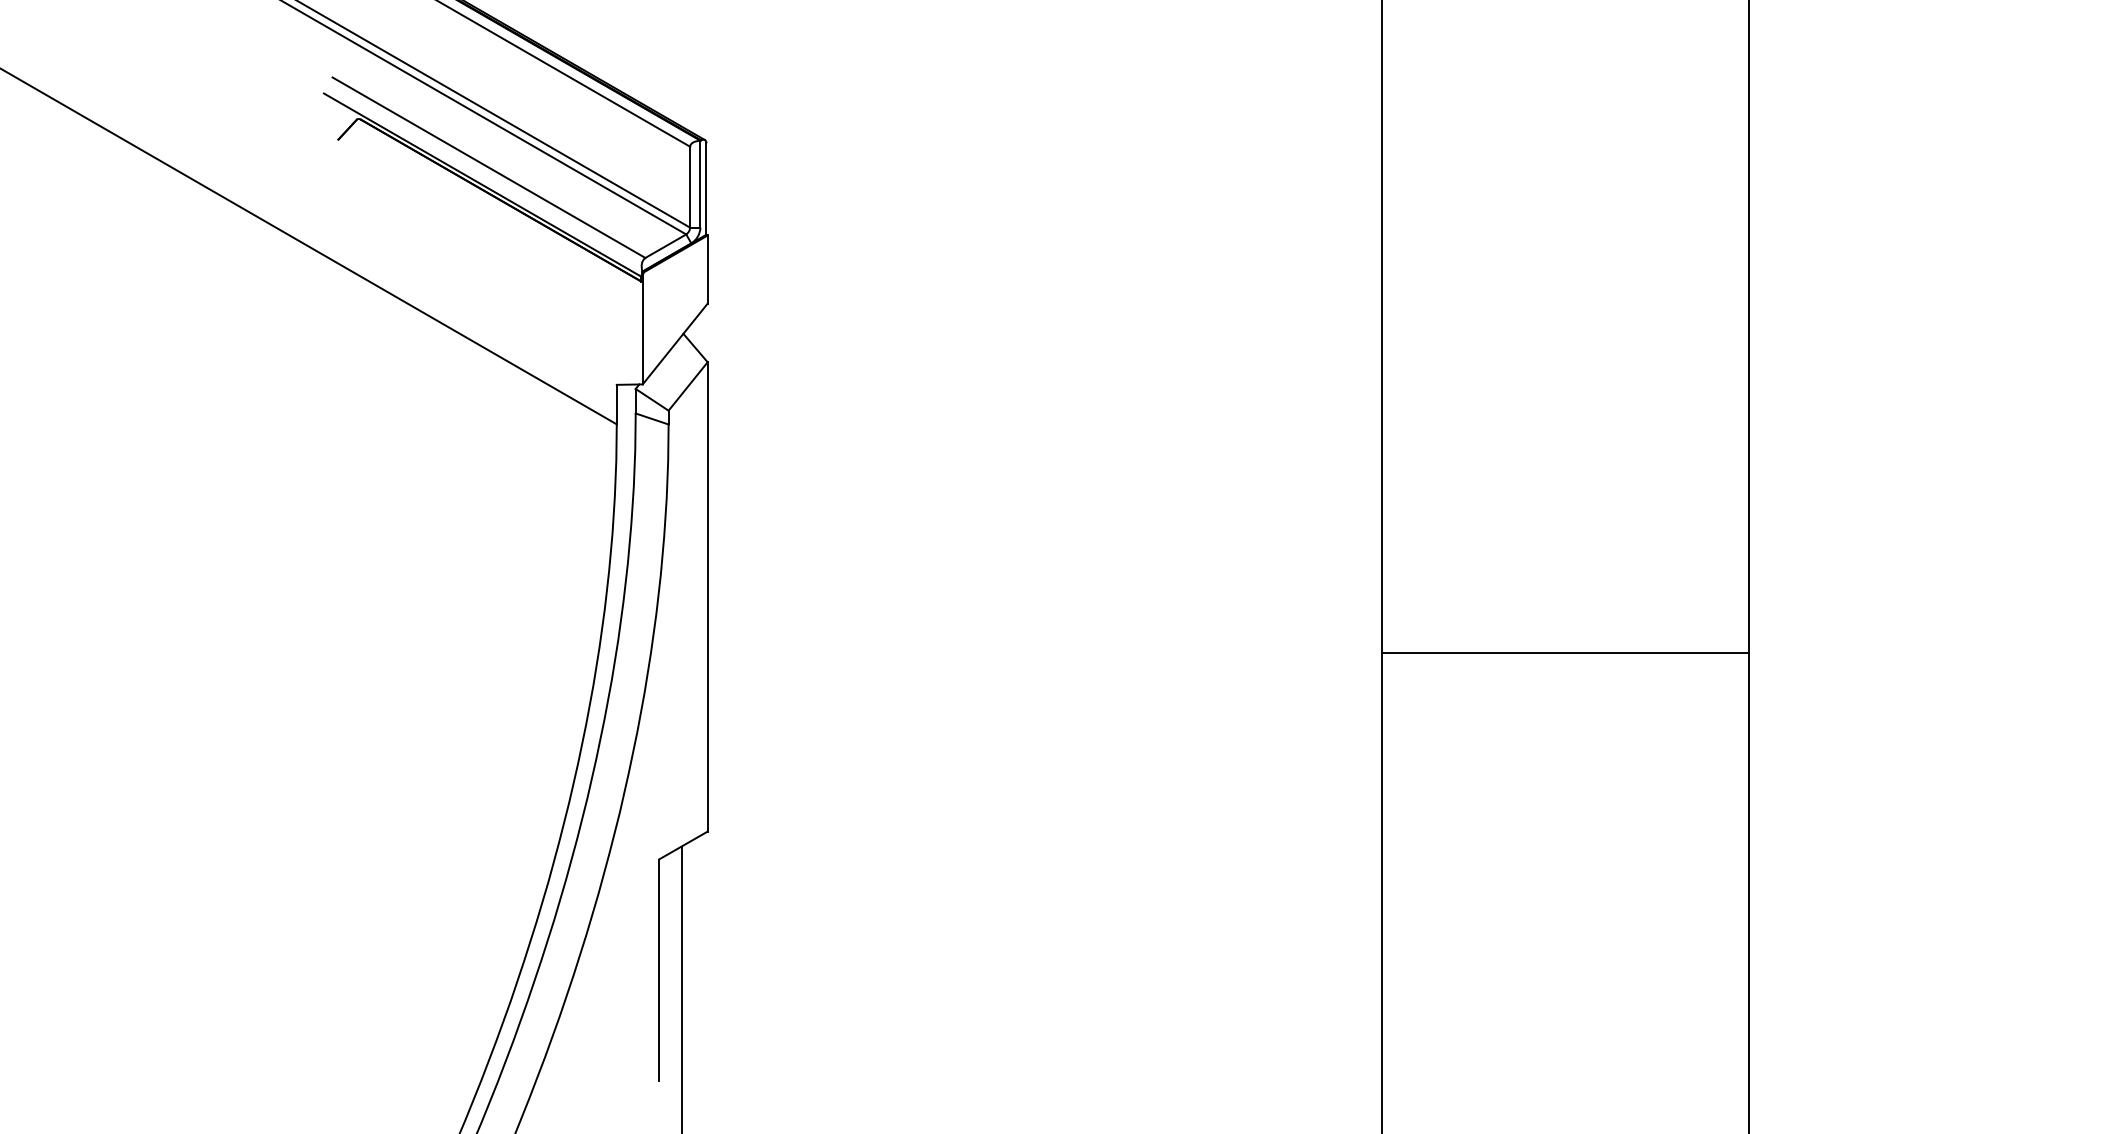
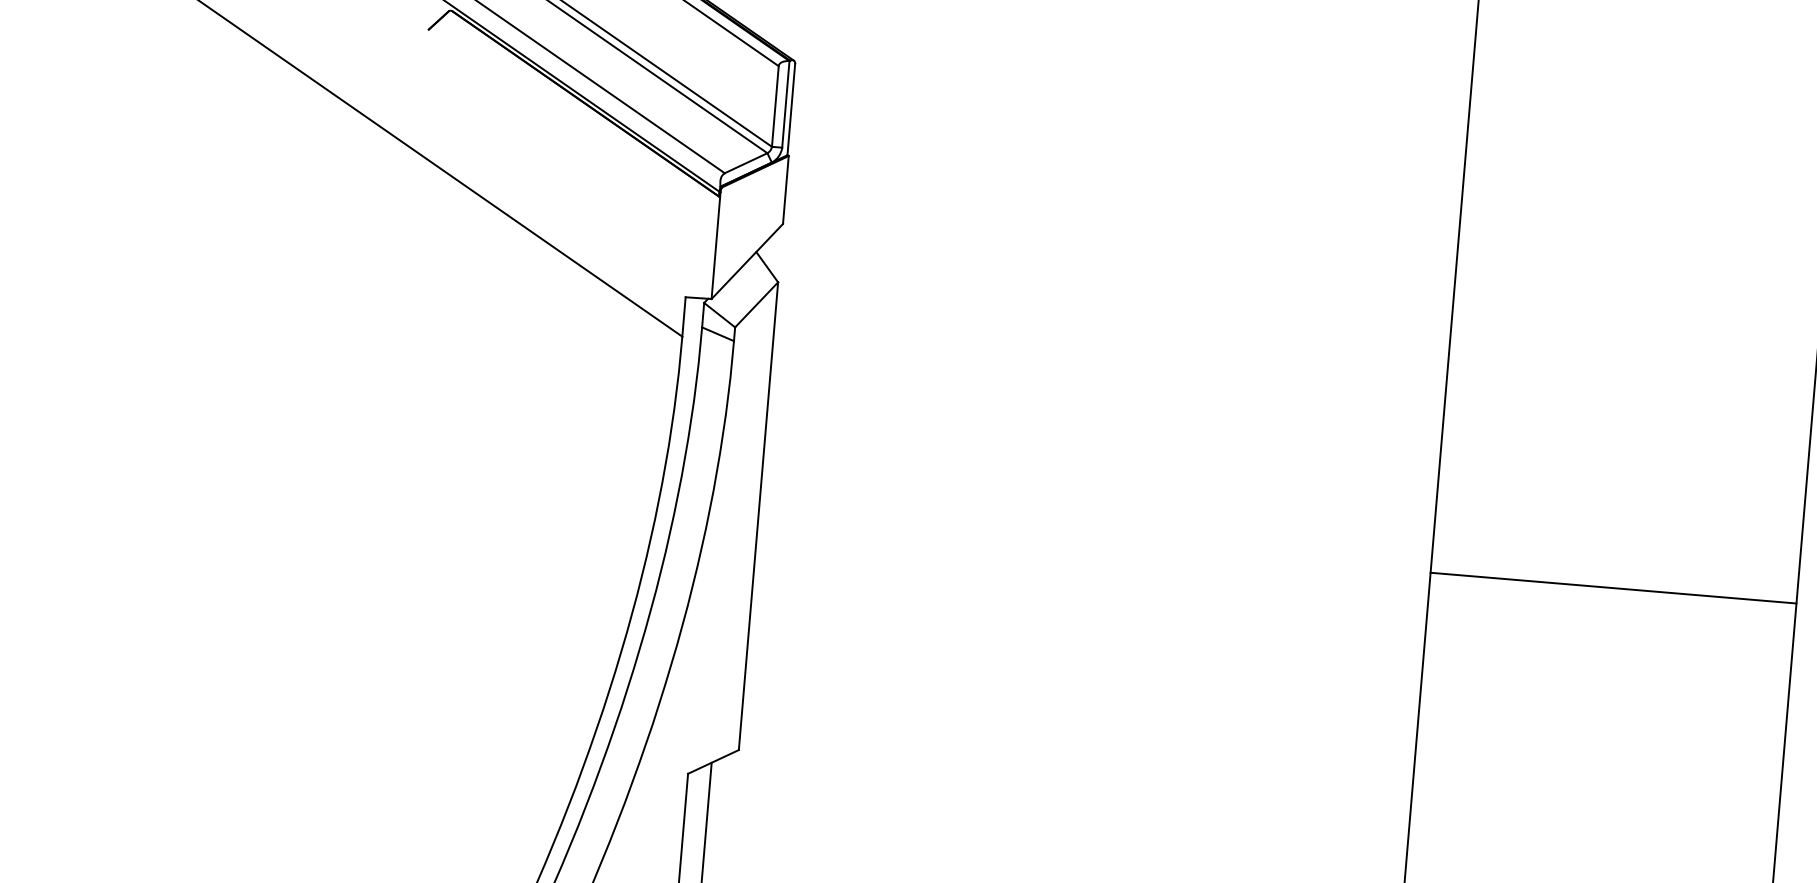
line: (1565, 653) -> (1613, 588), moved

